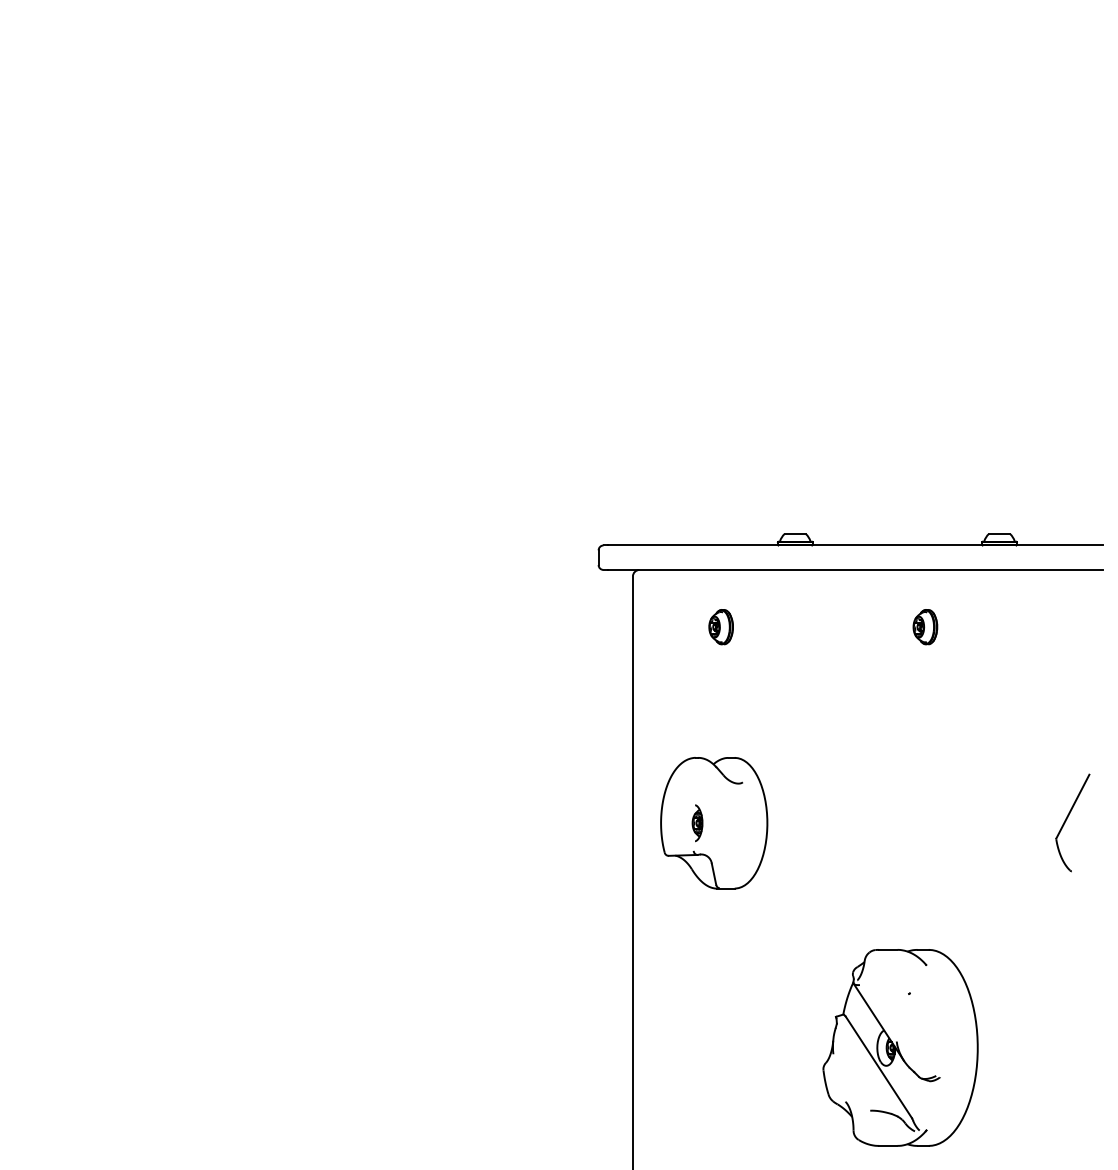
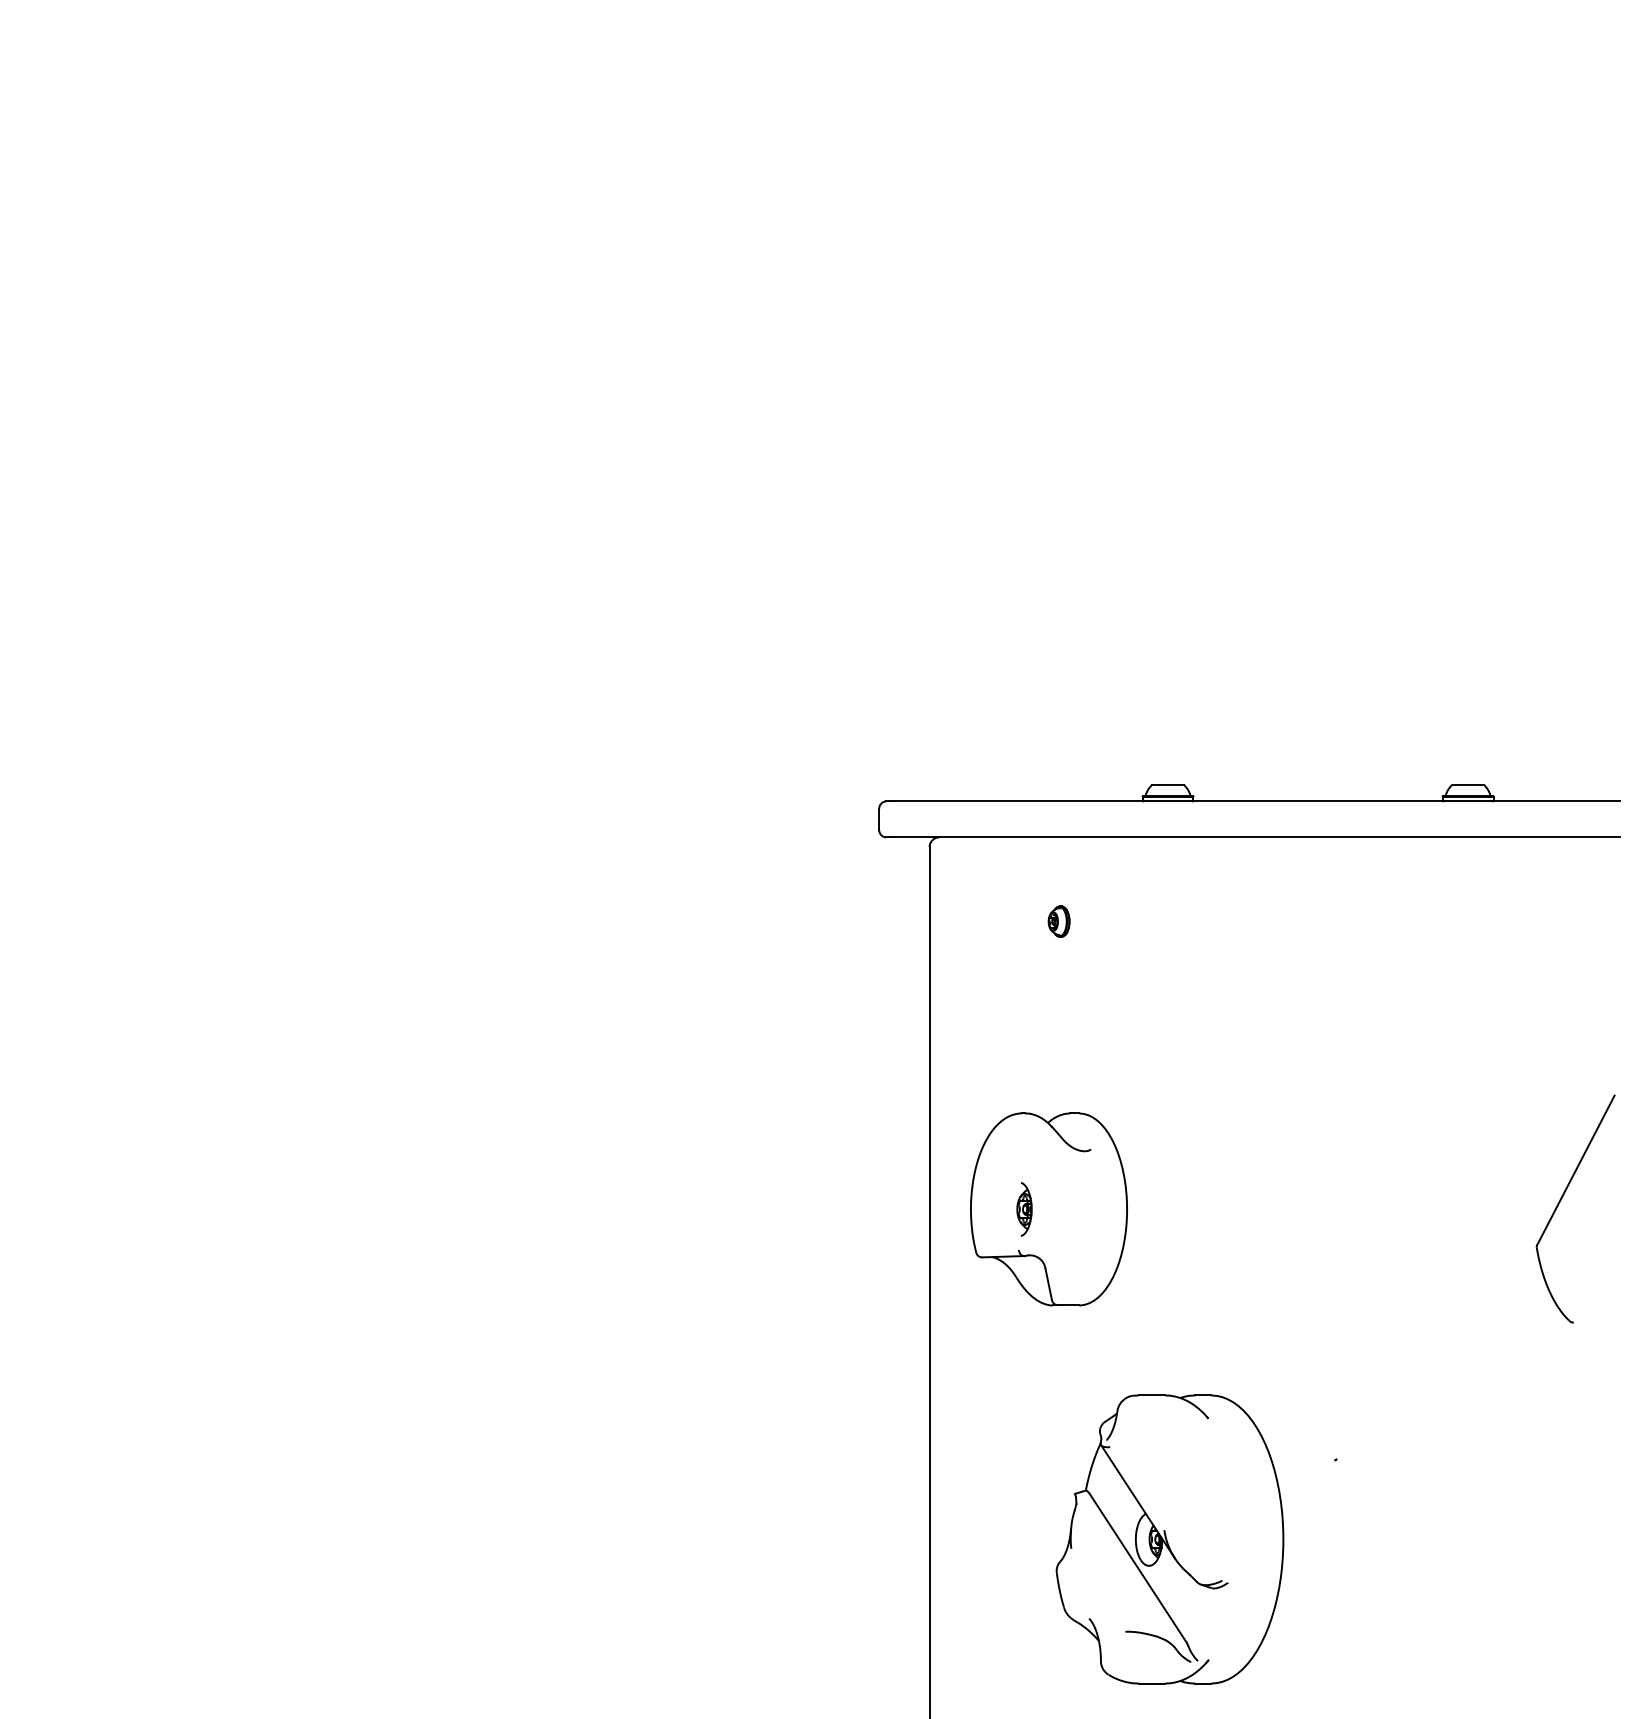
part: (720, 627) -> (1058, 921), size x0.6
part: (925, 627) -> (1359, 921), removed
part: (1072, 822) -> (1575, 1208), size x1.6
part: (900, 1047) -> (1169, 1538), moved

